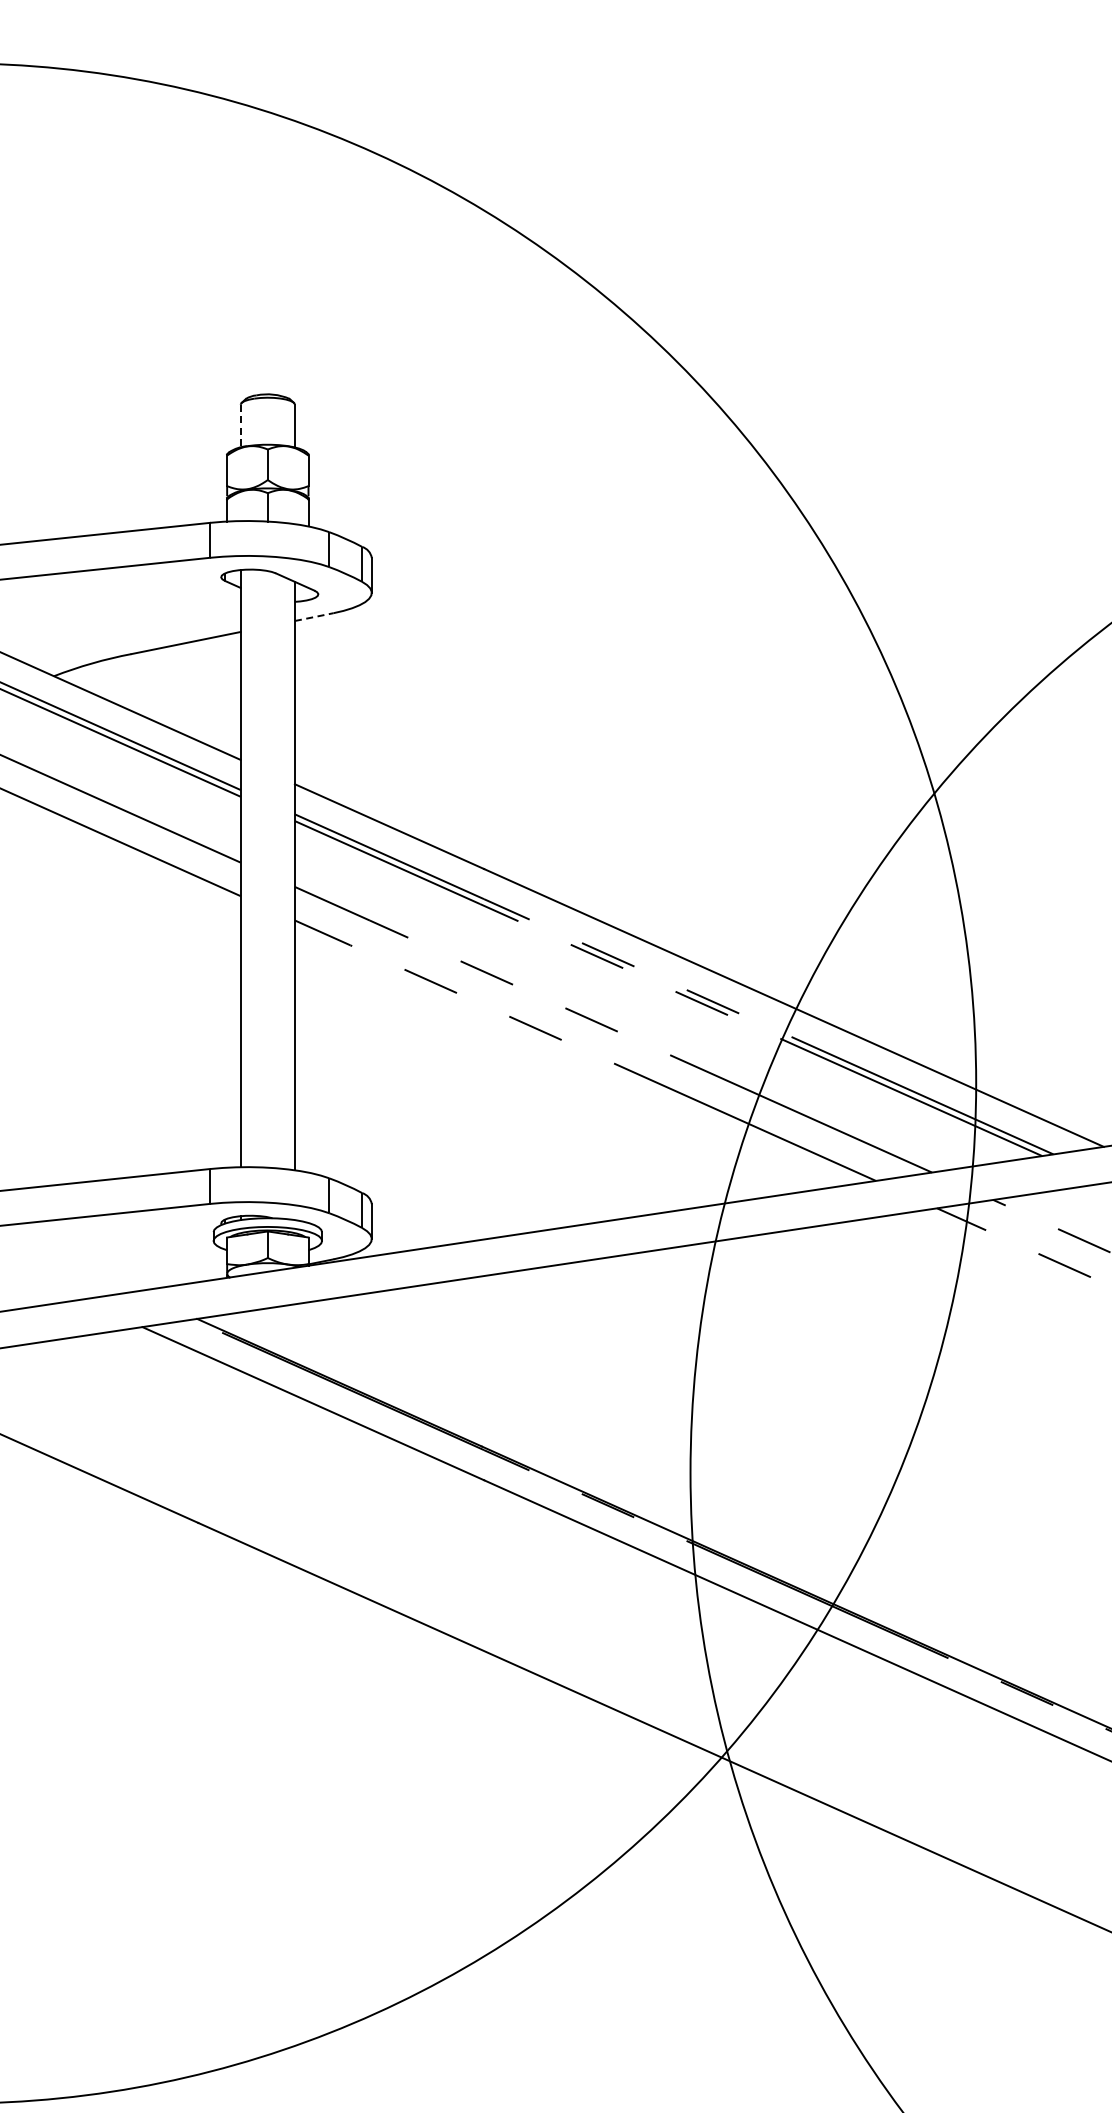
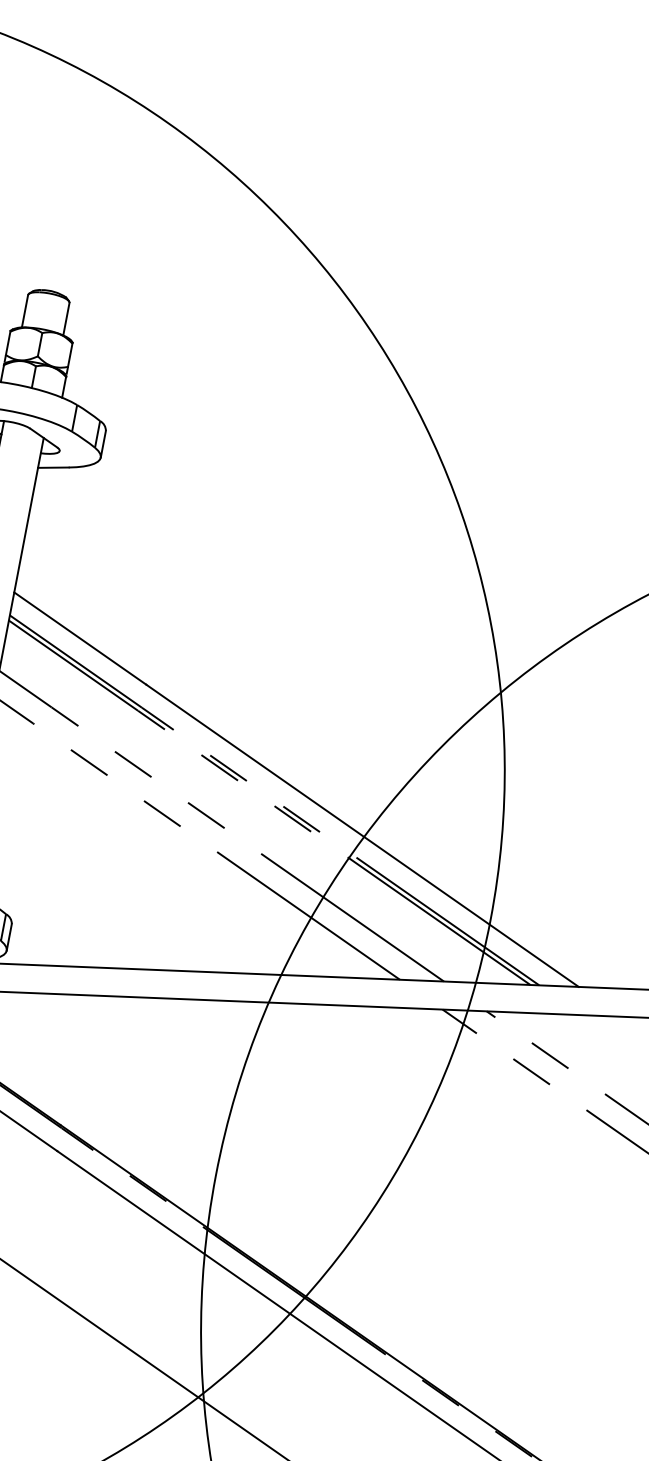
line: (240, 426) -> (24, 311), dashed -> solid
line: (314, 617) -> (53, 468), dashed -> solid

